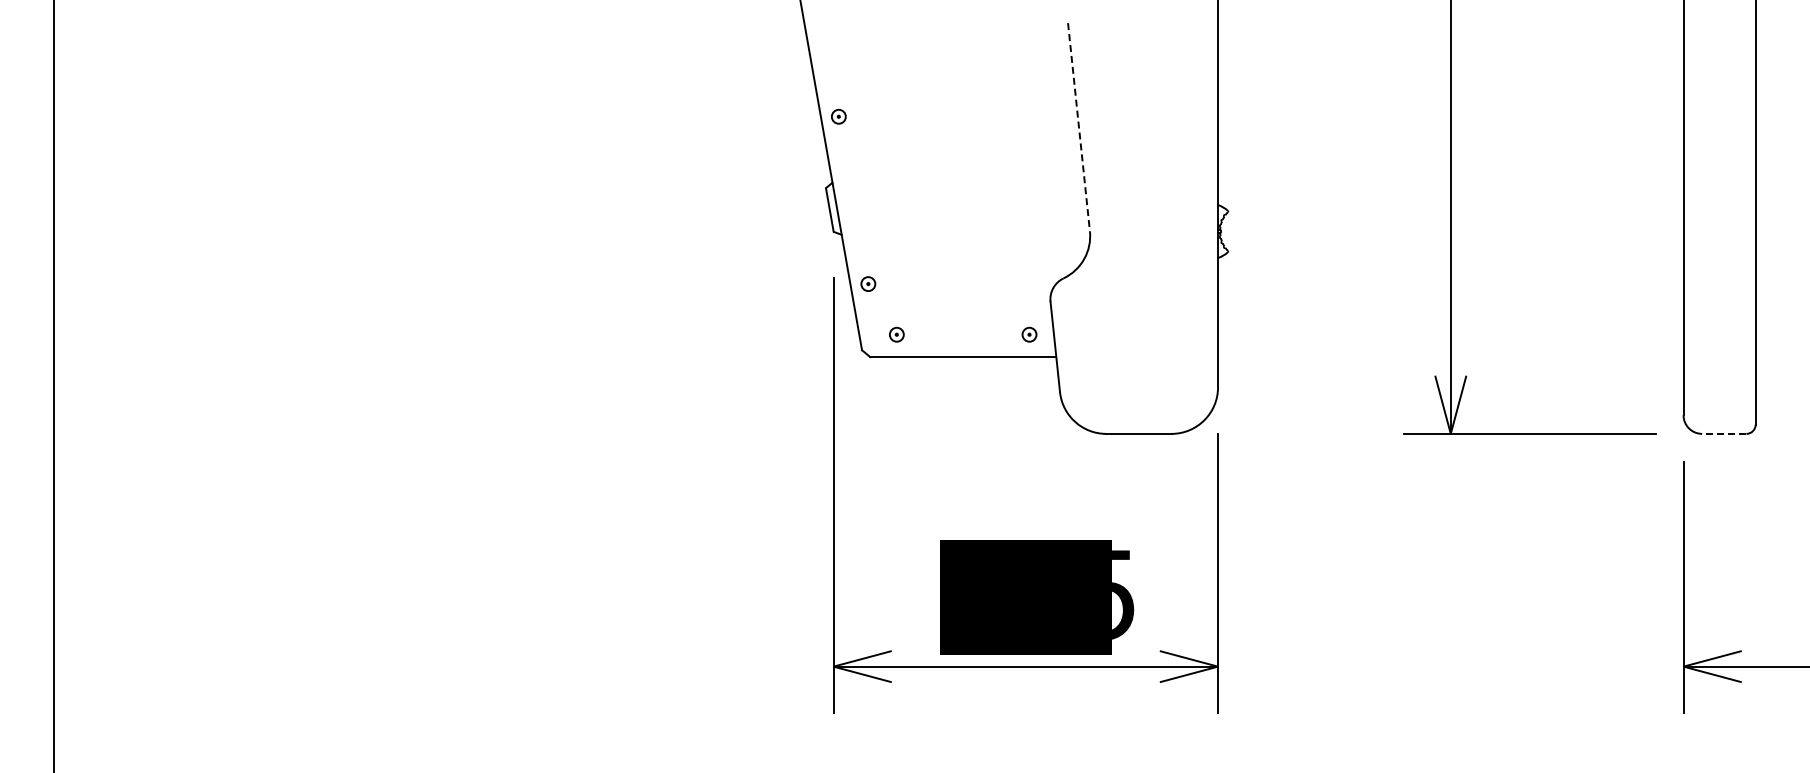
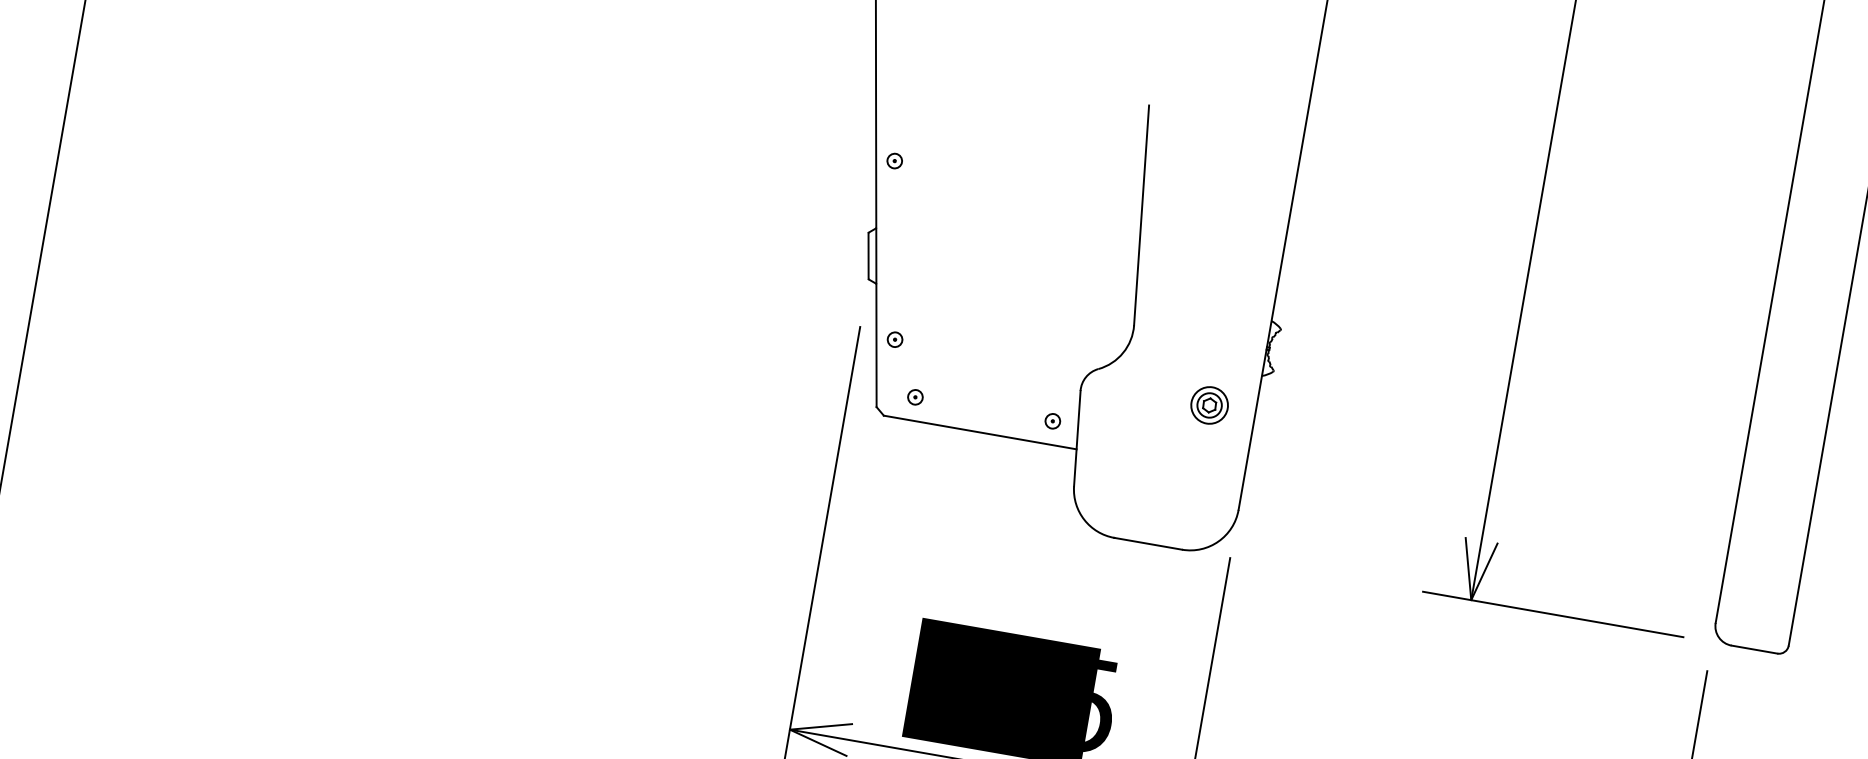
line: (1078, 127) -> (1141, 215), dashed -> solid
part: (1173, 293) -> (1209, 404), added
line: (1723, 433) -> (1753, 649), dashed -> solid

